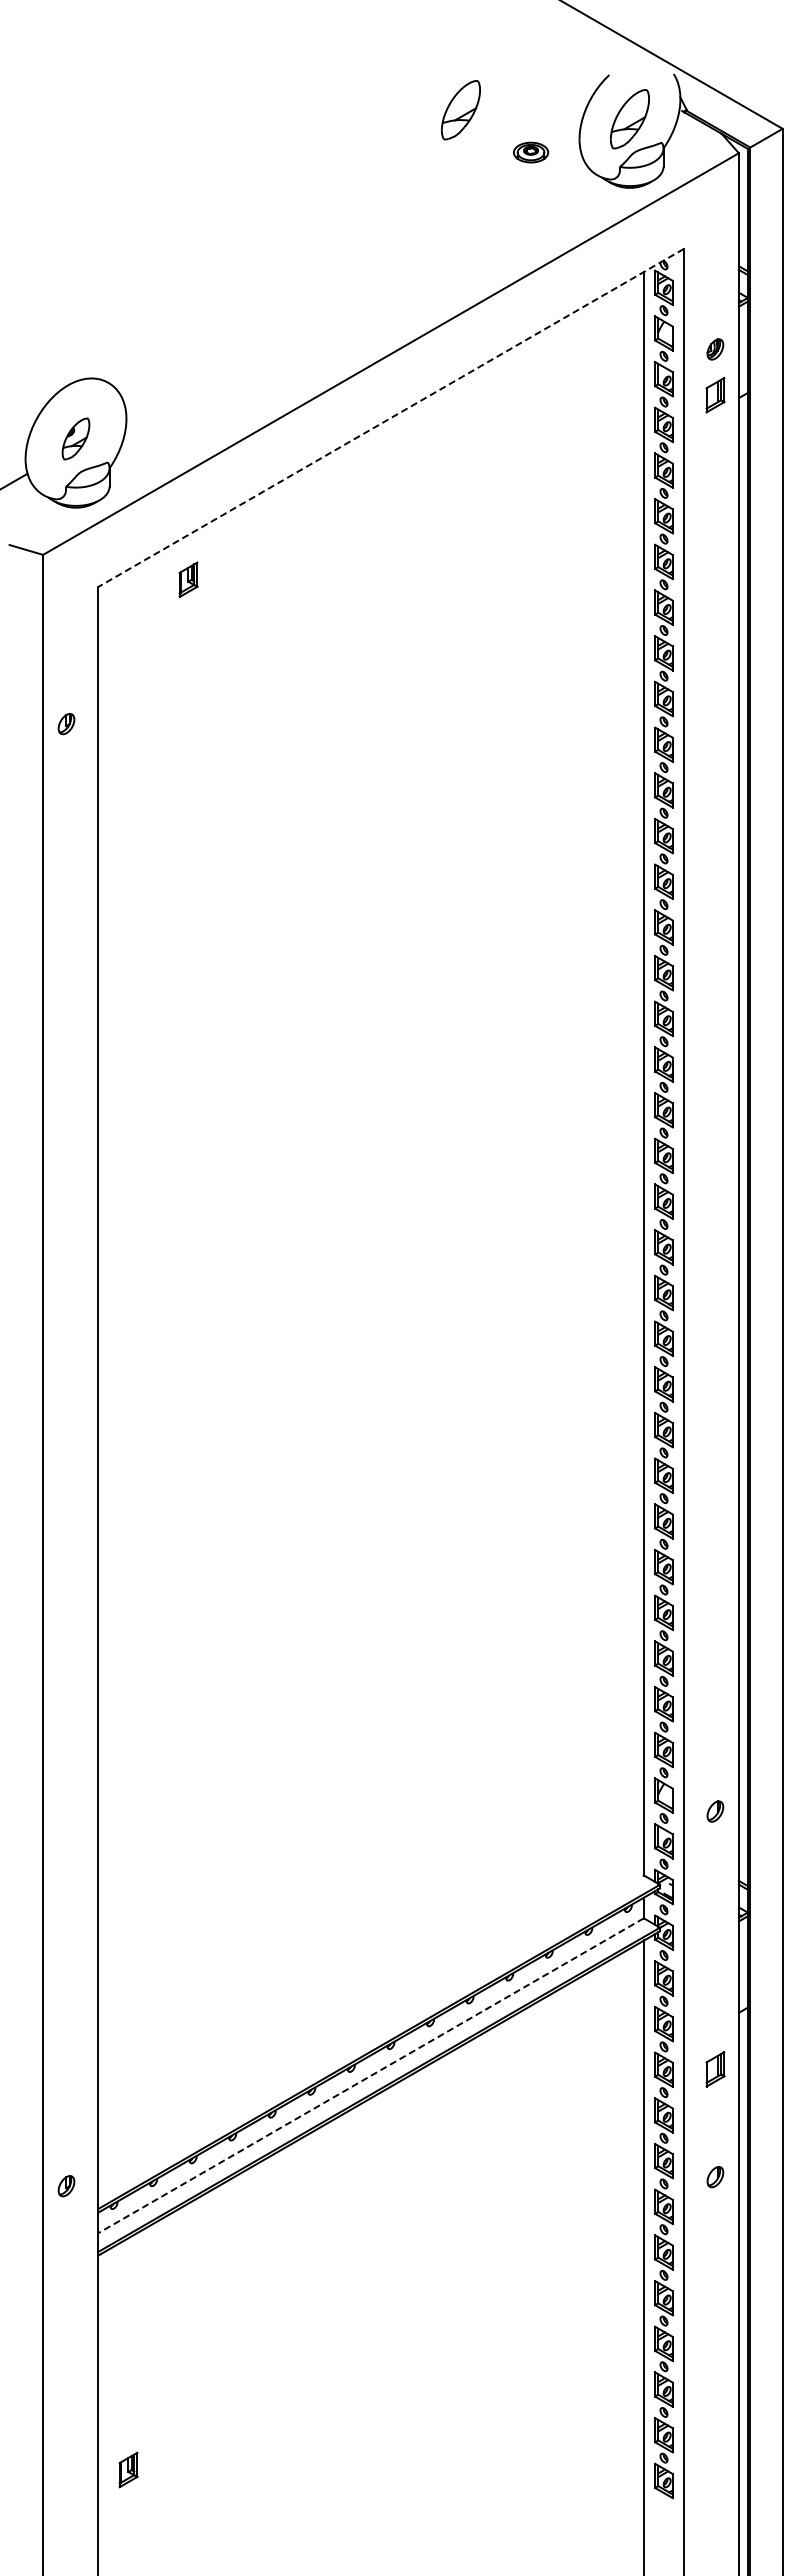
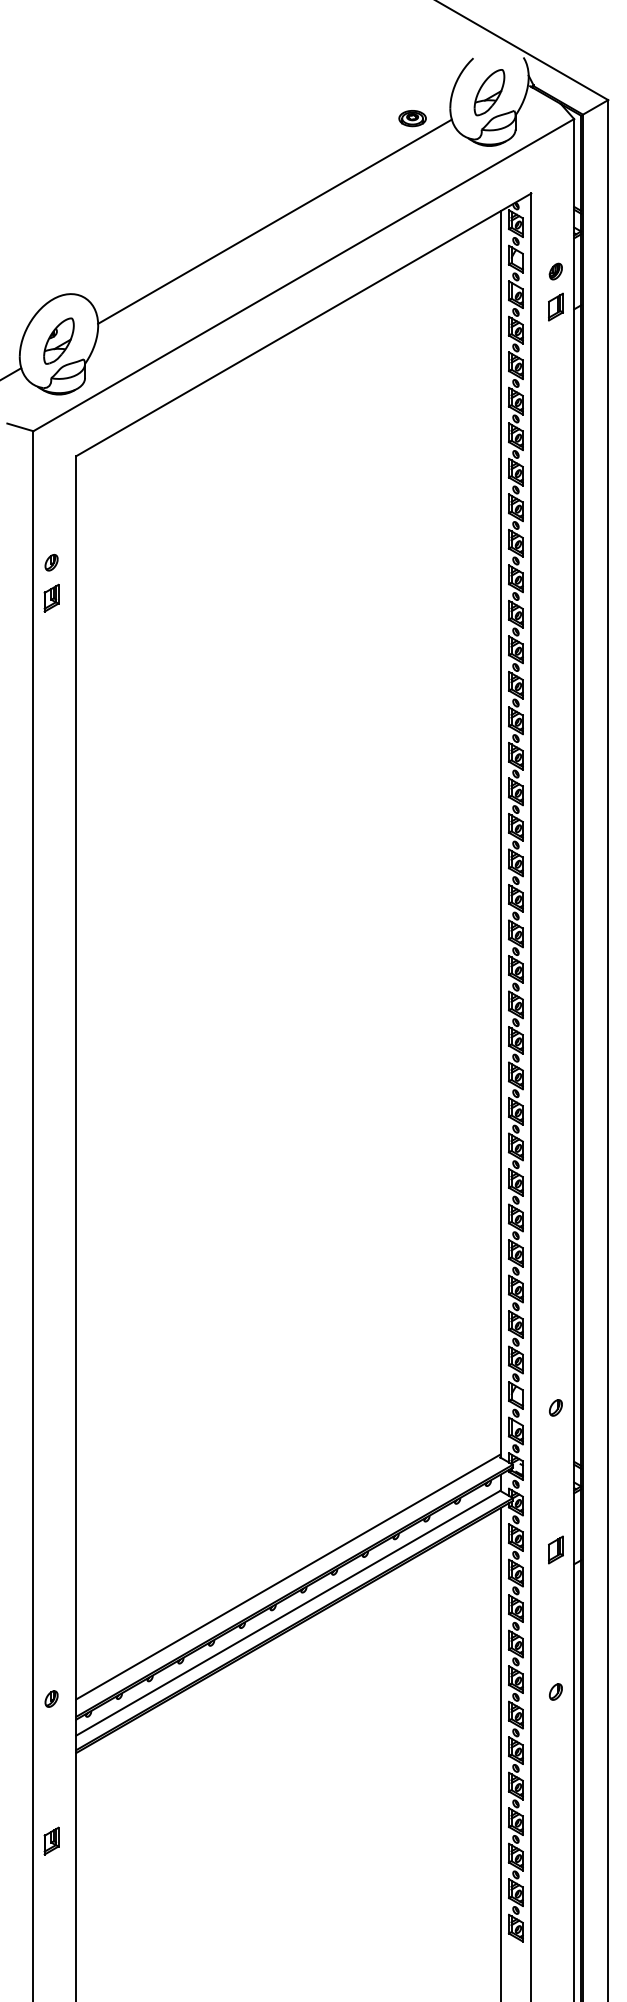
part: (460, 110) -> (357, 85), removed
line: (353, 285) -> (274, 221), added
line: (390, 418) -> (303, 325), dashed -> solid
part: (75, 438) -> (58, 340), size x1.43
part: (188, 579) -> (51, 598), moved
line: (371, 2028) -> (288, 1576), added
part: (715, 2069) -> (555, 1550), moved
line: (370, 2076) -> (287, 1613), dashed -> solid
part: (128, 2469) -> (51, 1840), moved

